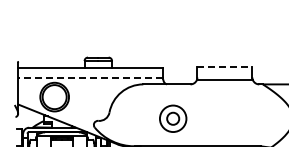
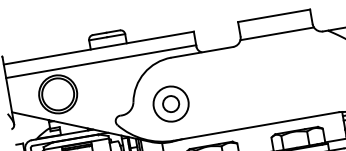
line: (224, 66) -> (273, 15), dashed -> solid
line: (90, 78) -> (100, 61), dashed -> solid
part: (173, 118) -> (171, 103), moved

